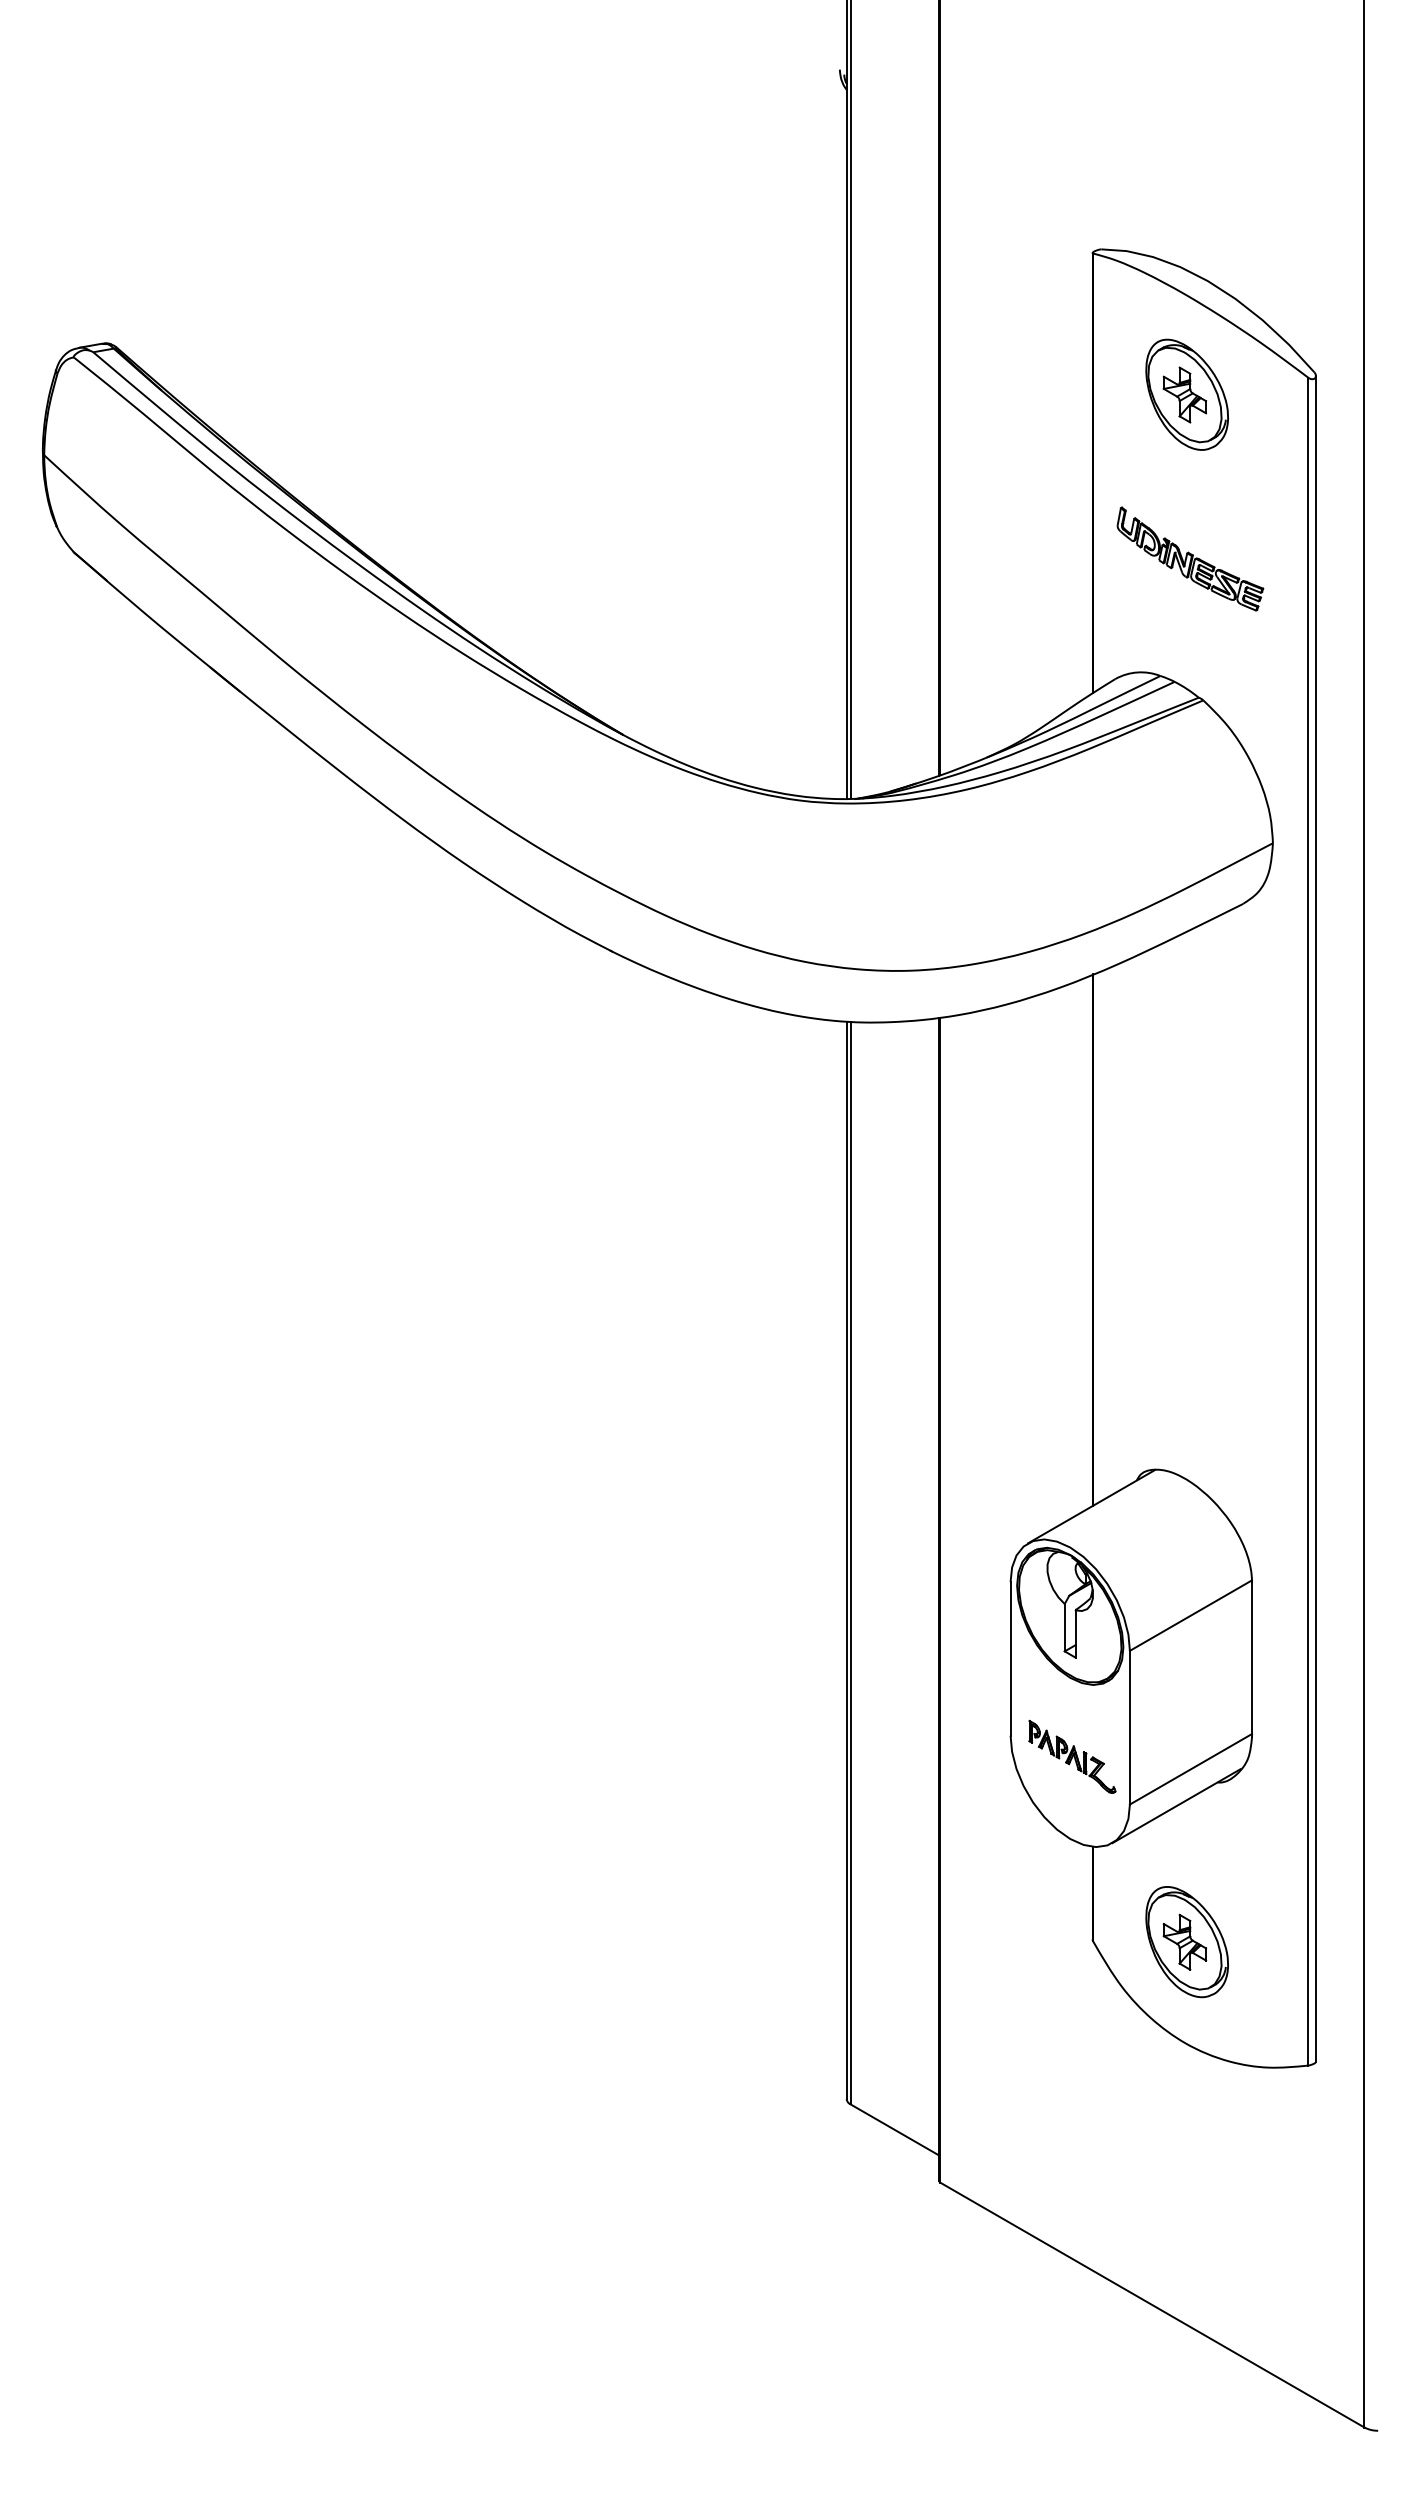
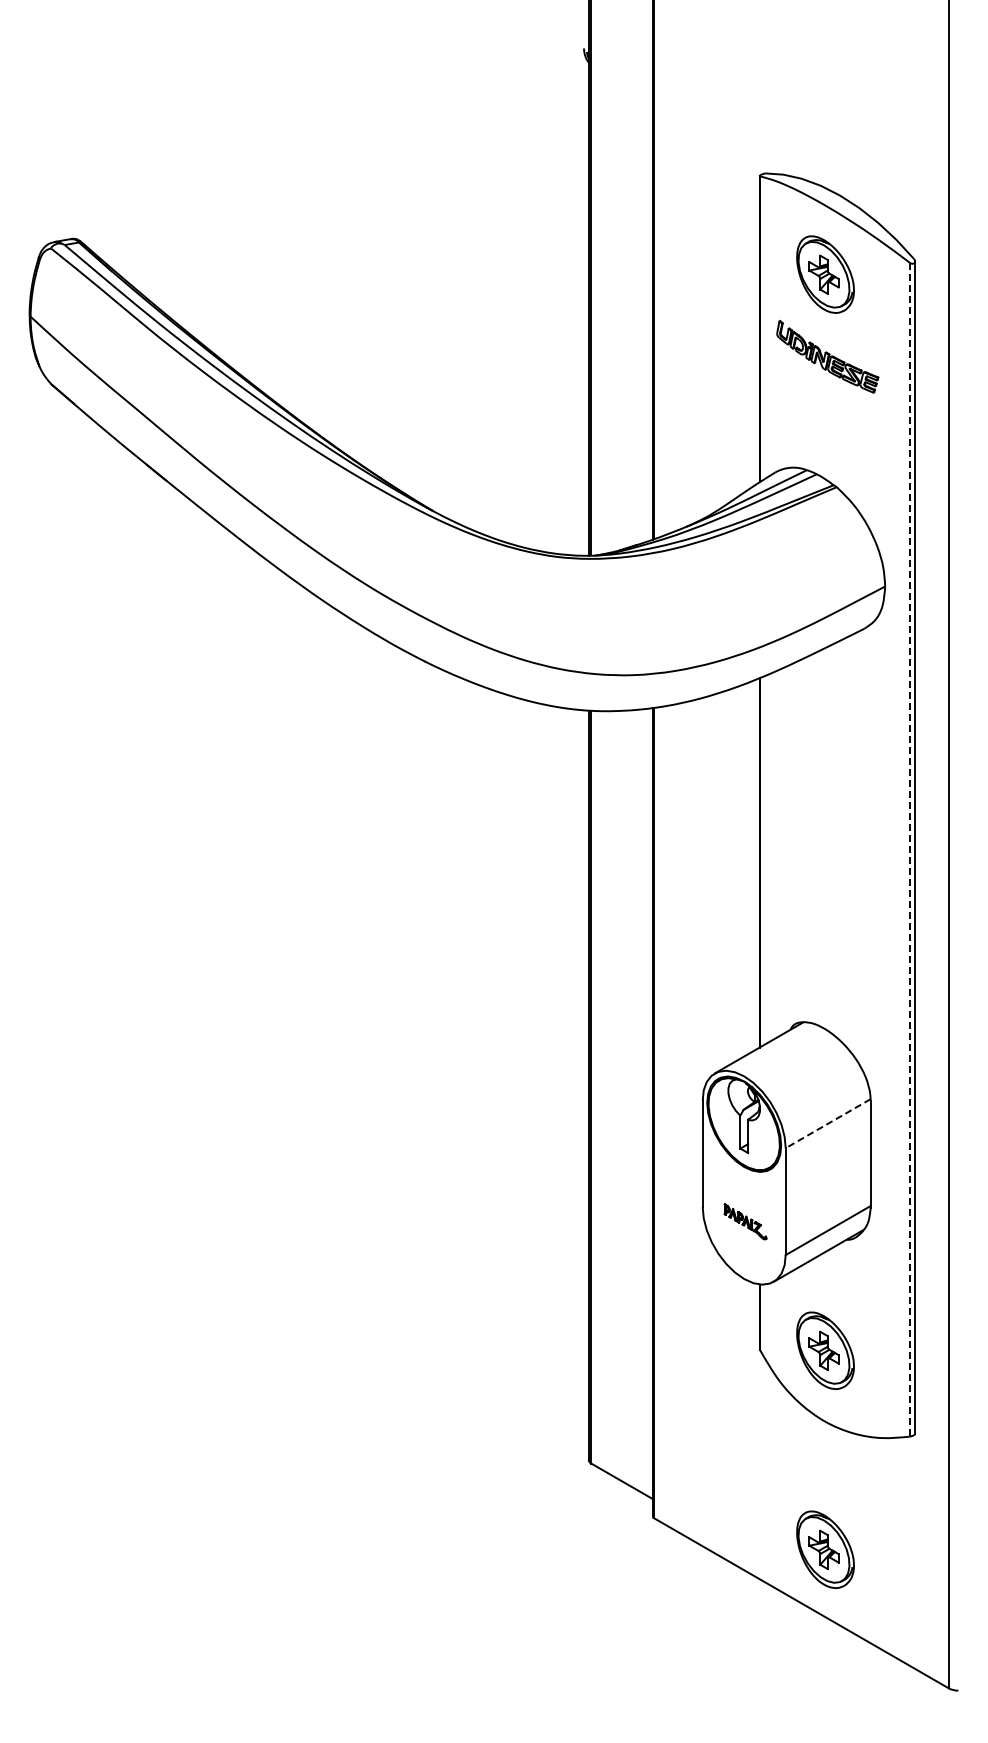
part: (1190, 558) -> (827, 356), moved
line: (1307, 1221) -> (909, 849), solid -> dashed
line: (1191, 1615) -> (828, 1123), solid -> dashed
part: (1072, 1756) -> (745, 1221), size x0.7
part: (1187, 2227) -> (825, 1549), added

